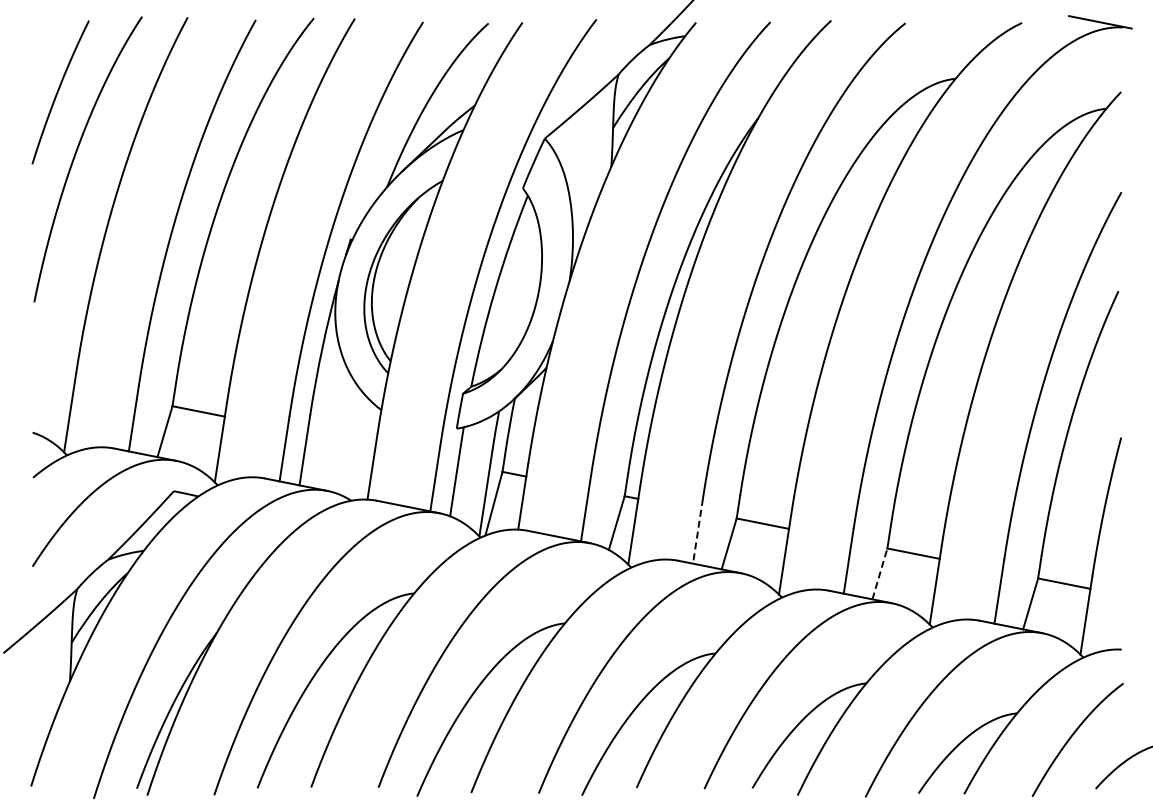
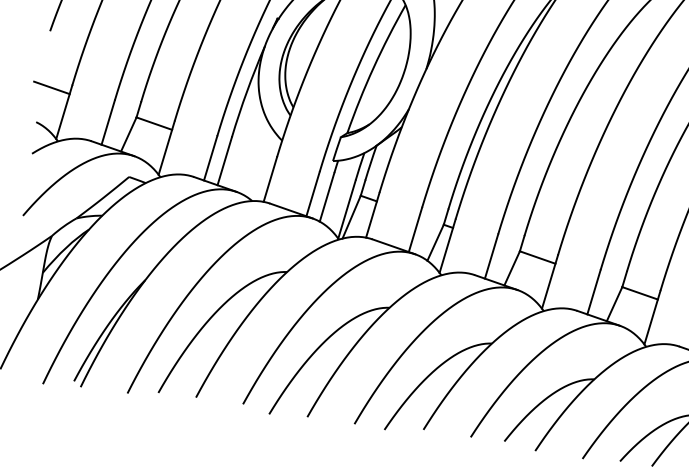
line: (47, 381) -> (51, 87), added
line: (697, 531) -> (491, 256), dashed -> solid
line: (879, 573) -> (614, 303), dashed -> solid

